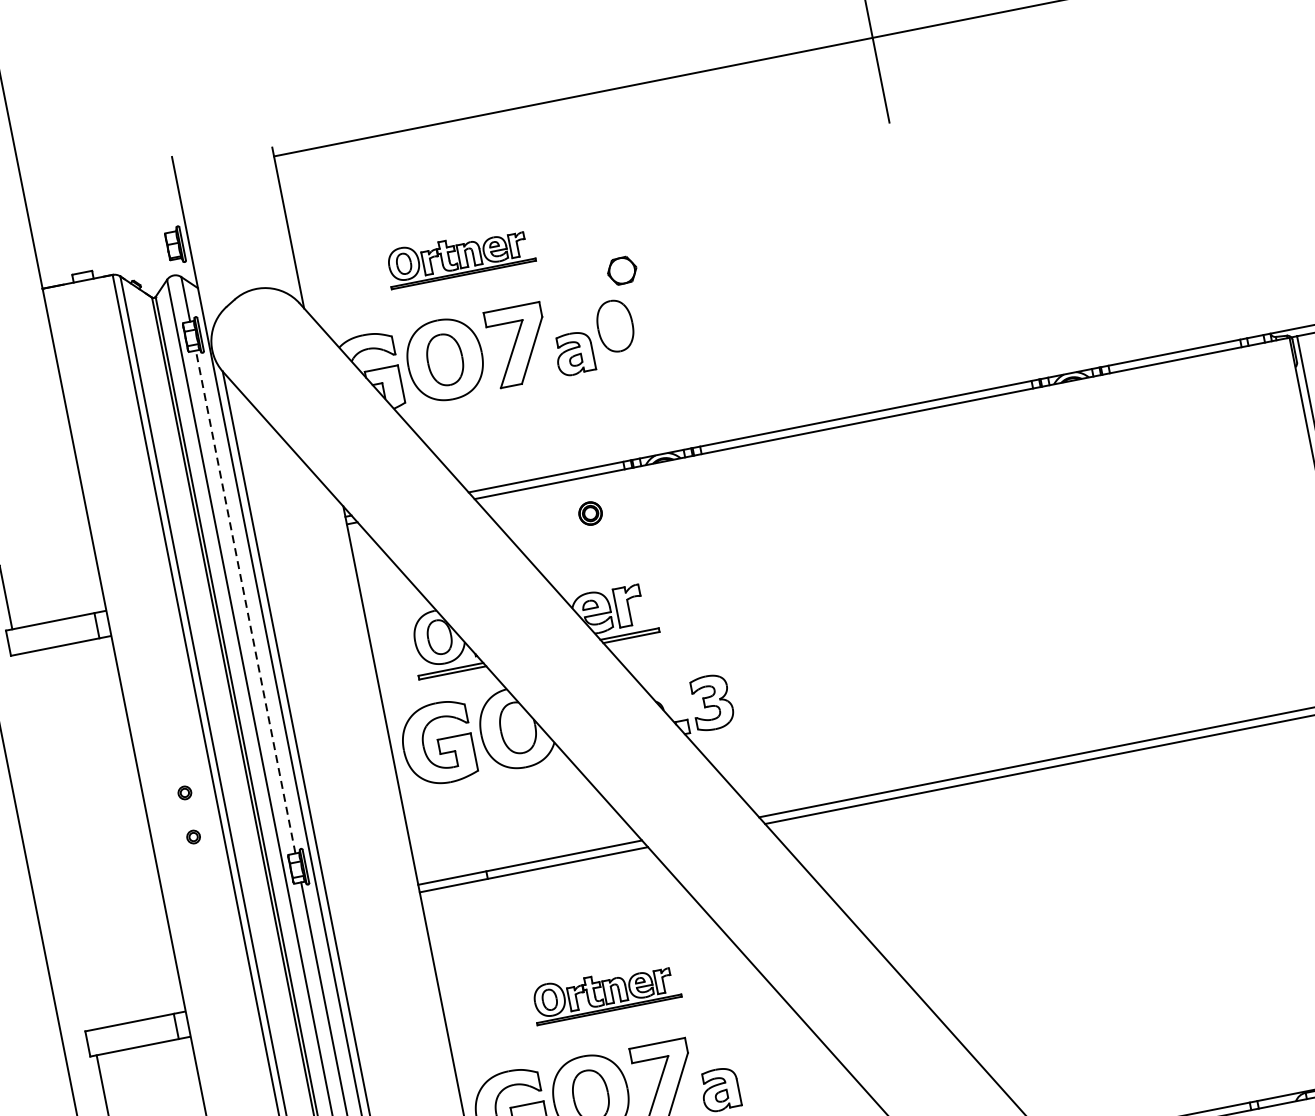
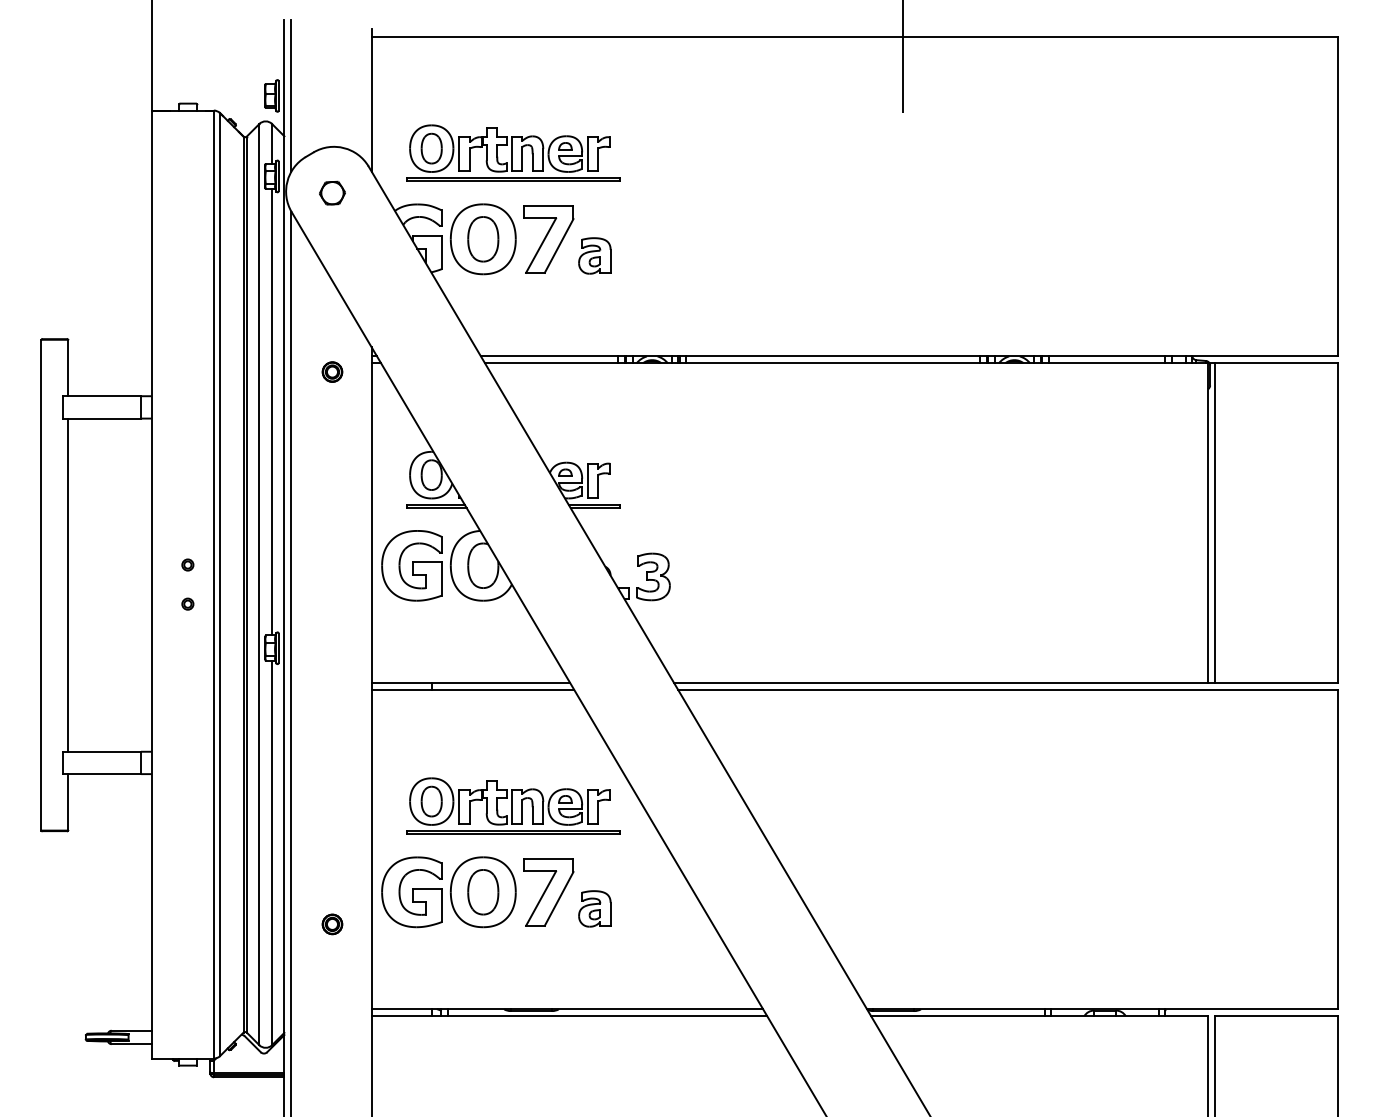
line: (196, 240) -> (291, 95), added
part: (459, 255) -> (513, 152), size x1.67
part: (622, 270) -> (332, 192), moved
part: (615, 326) -> (634, 239), removed
part: (590, 512) -> (332, 371), moved
line: (245, 601) -> (272, 411), dashed -> solid
line: (54, 841) -> (68, 584), added
part: (605, 991) -> (513, 805), size x1.67

